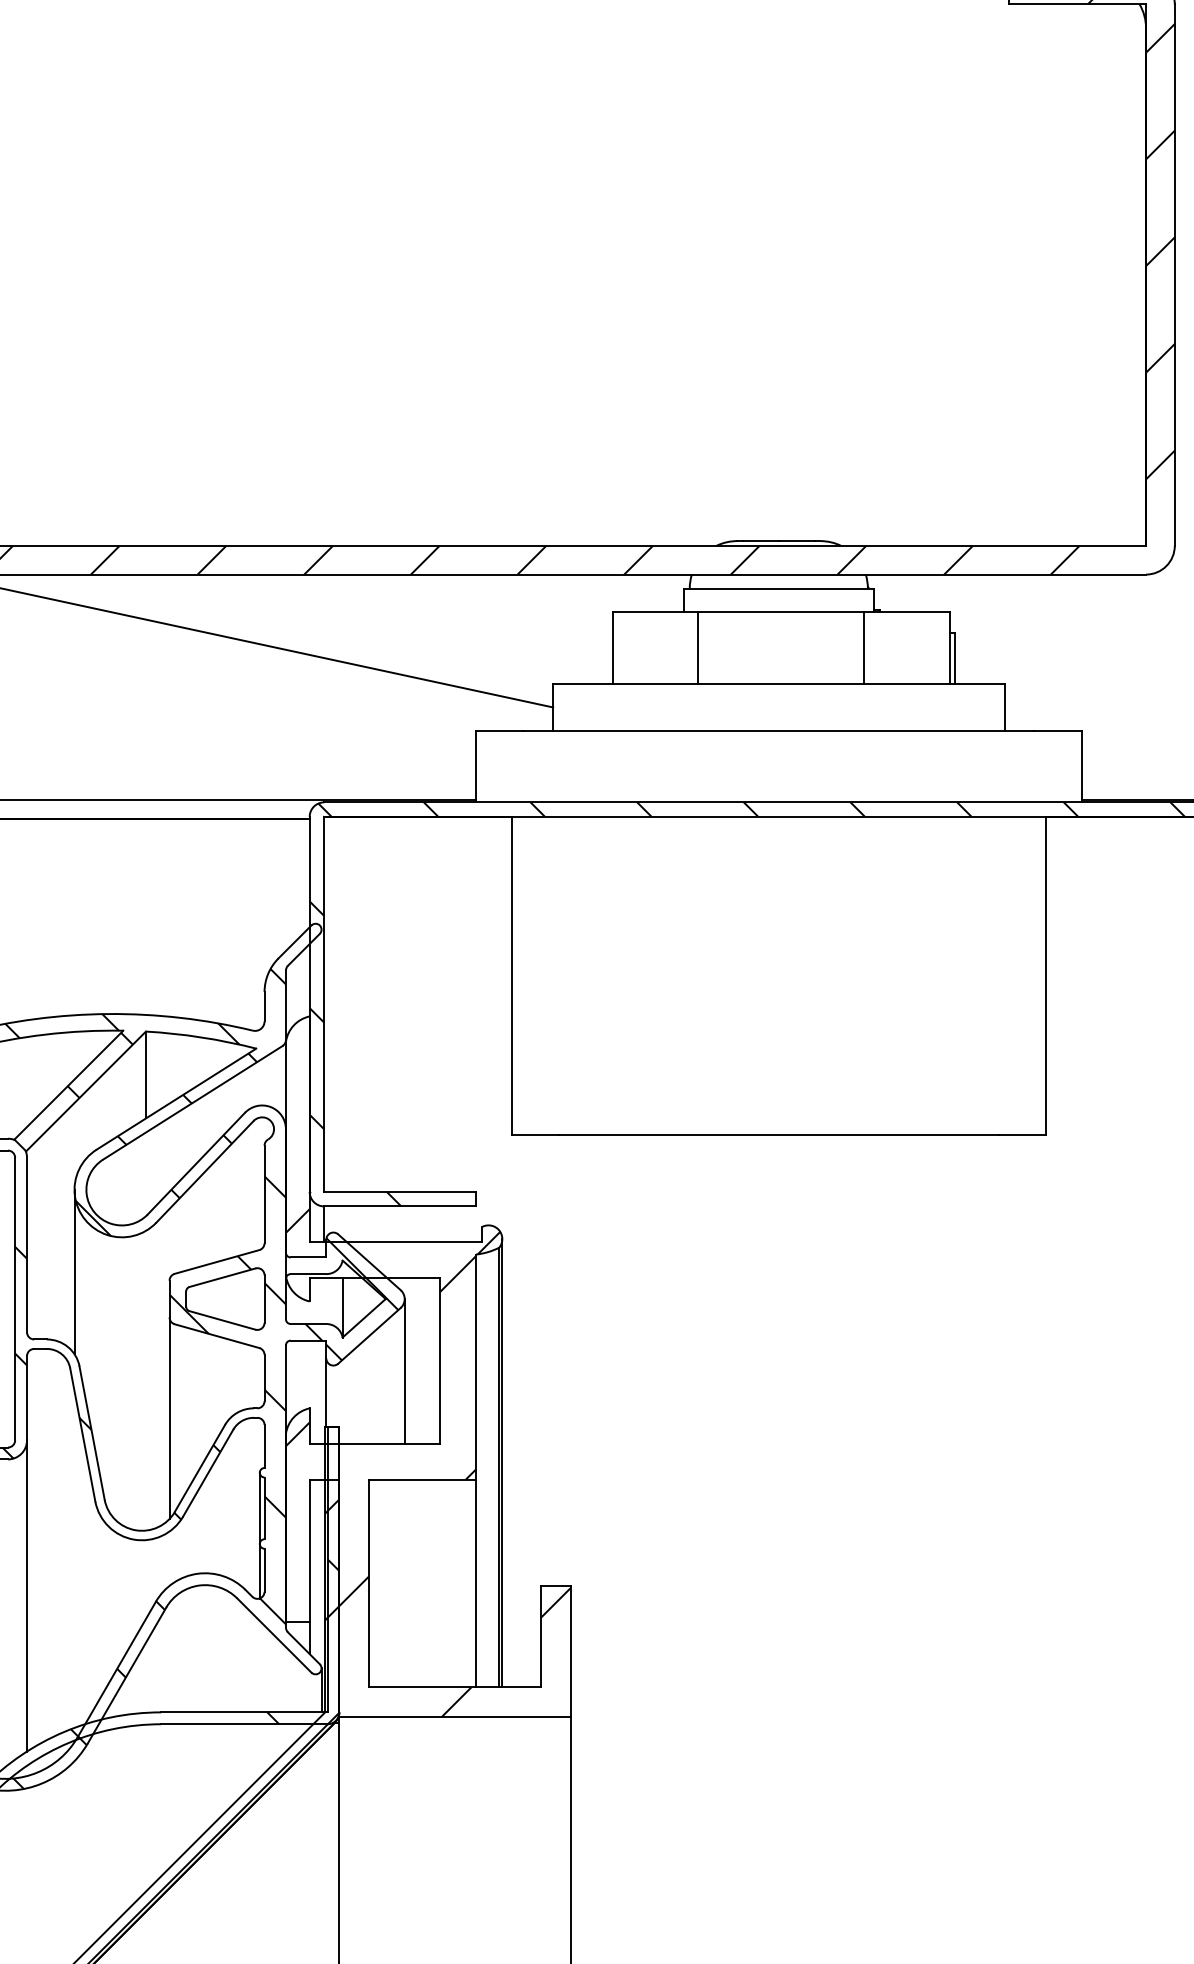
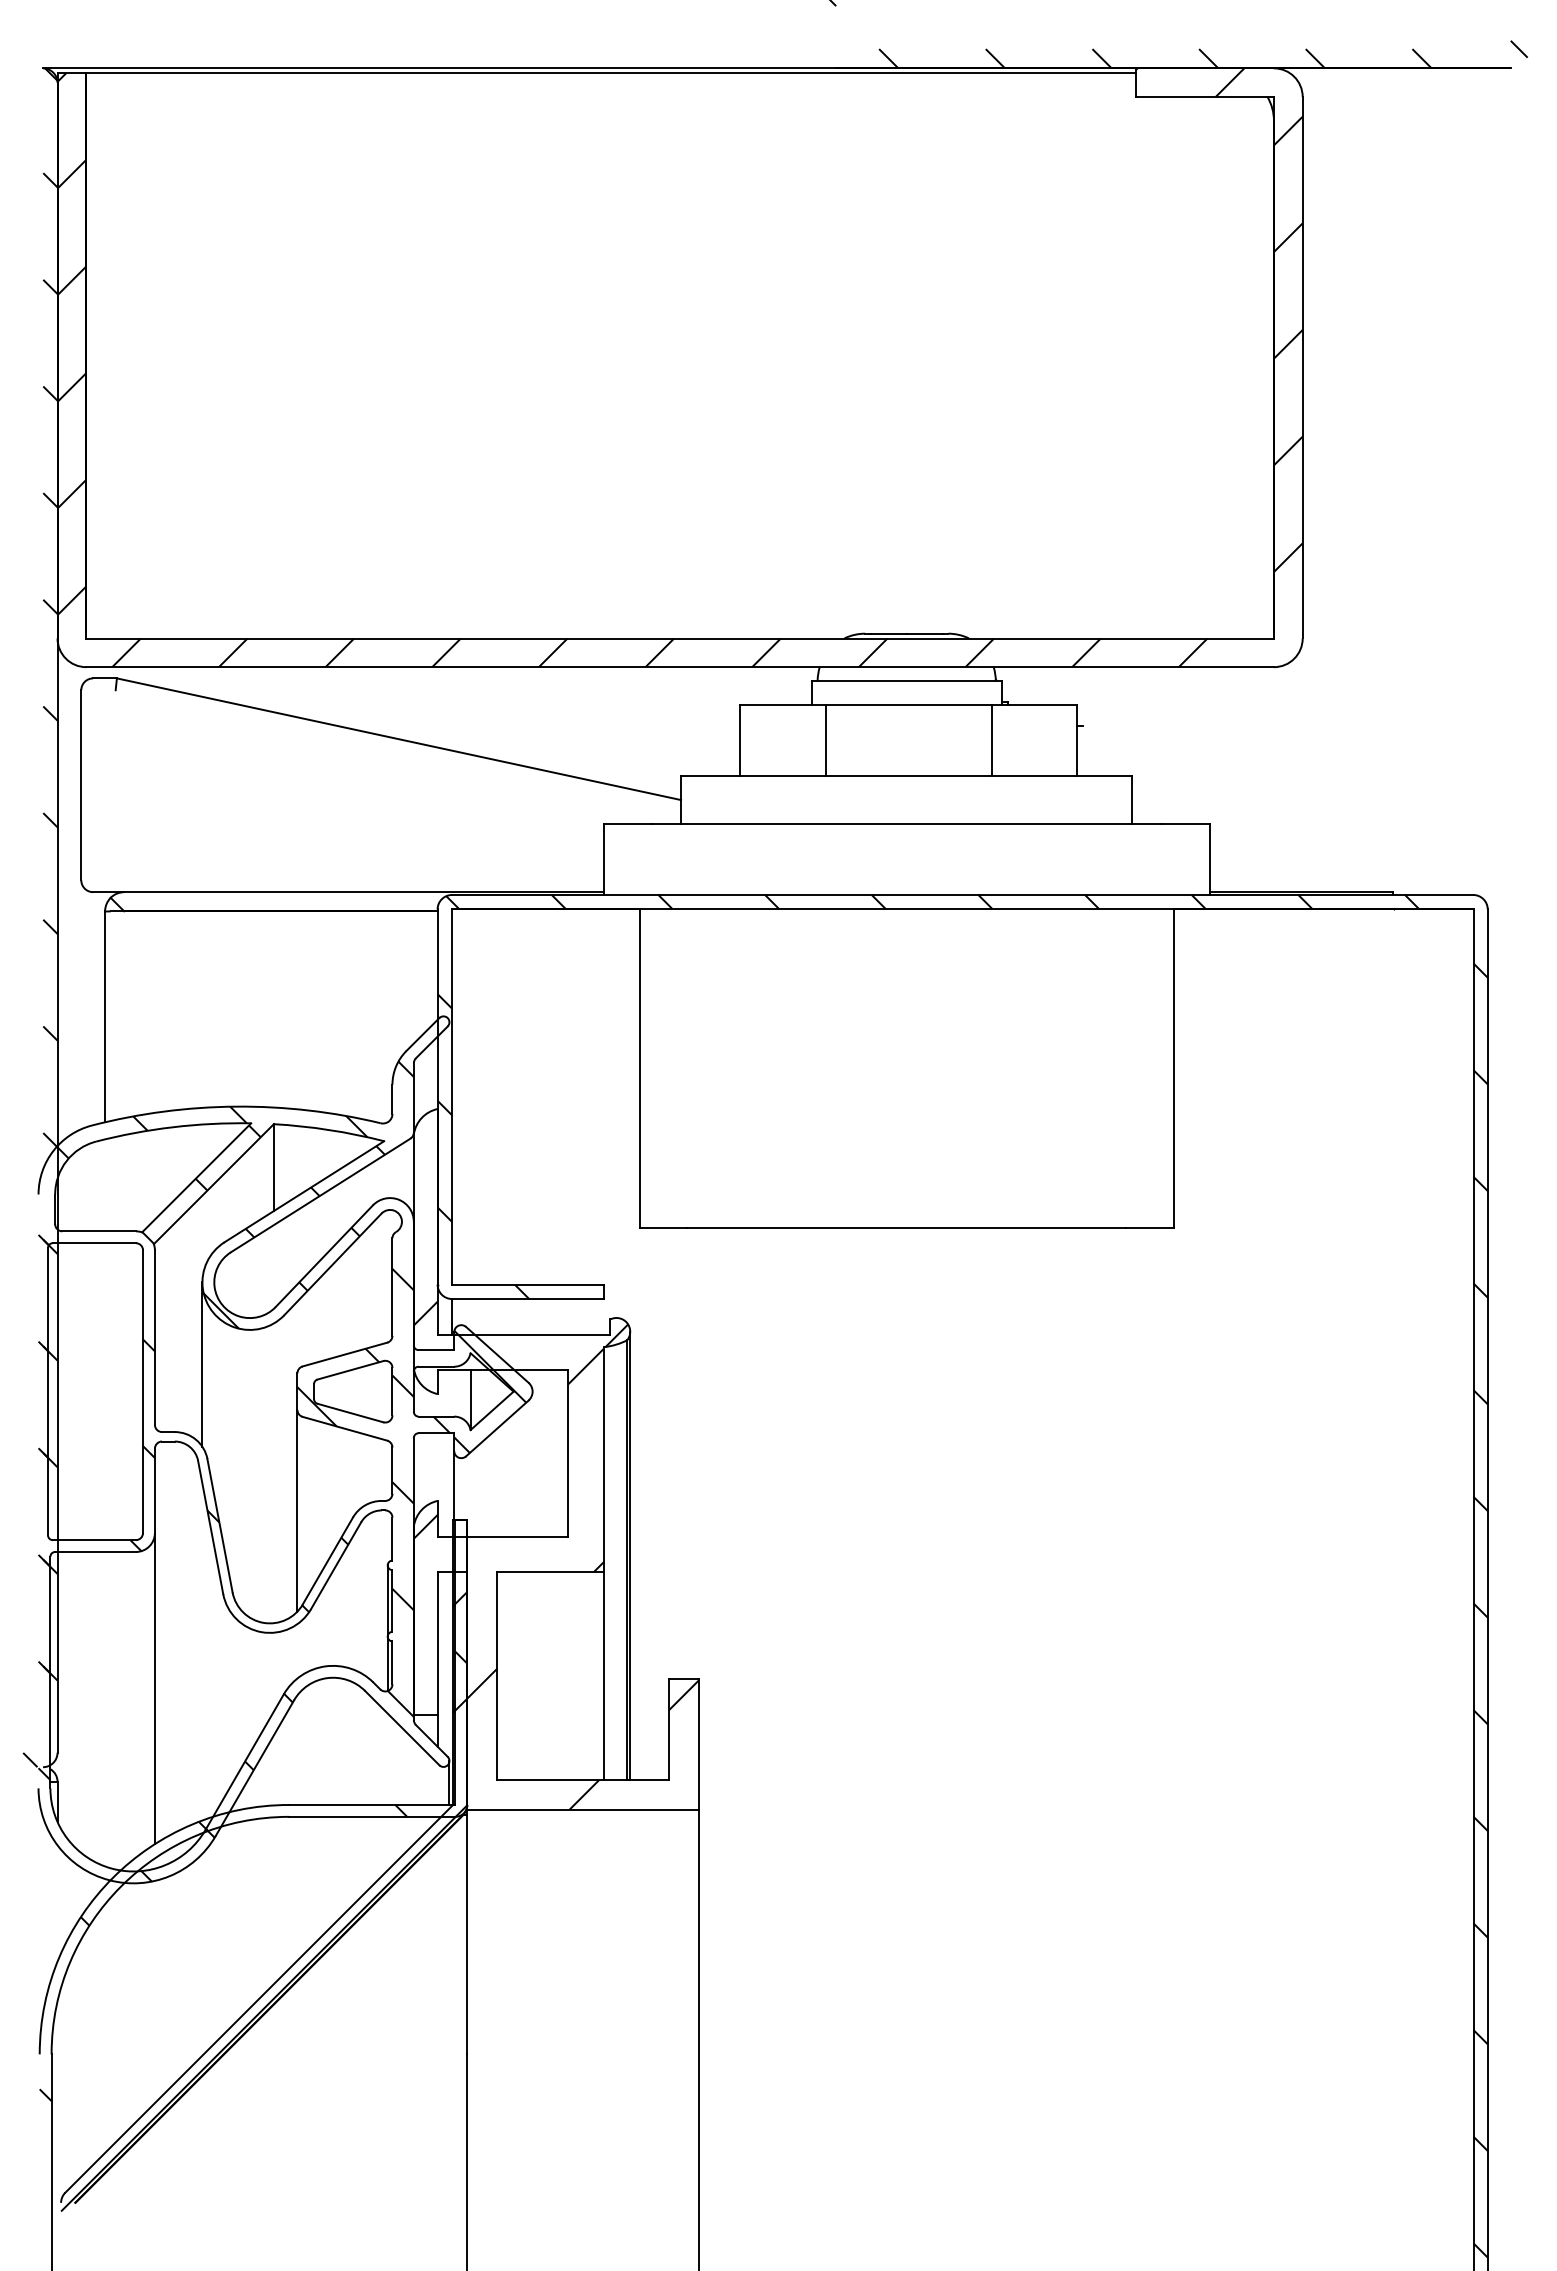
line: (955, 657) -> (1083, 750), removed
line: (404, 1370) -> (532, 1463), removed

